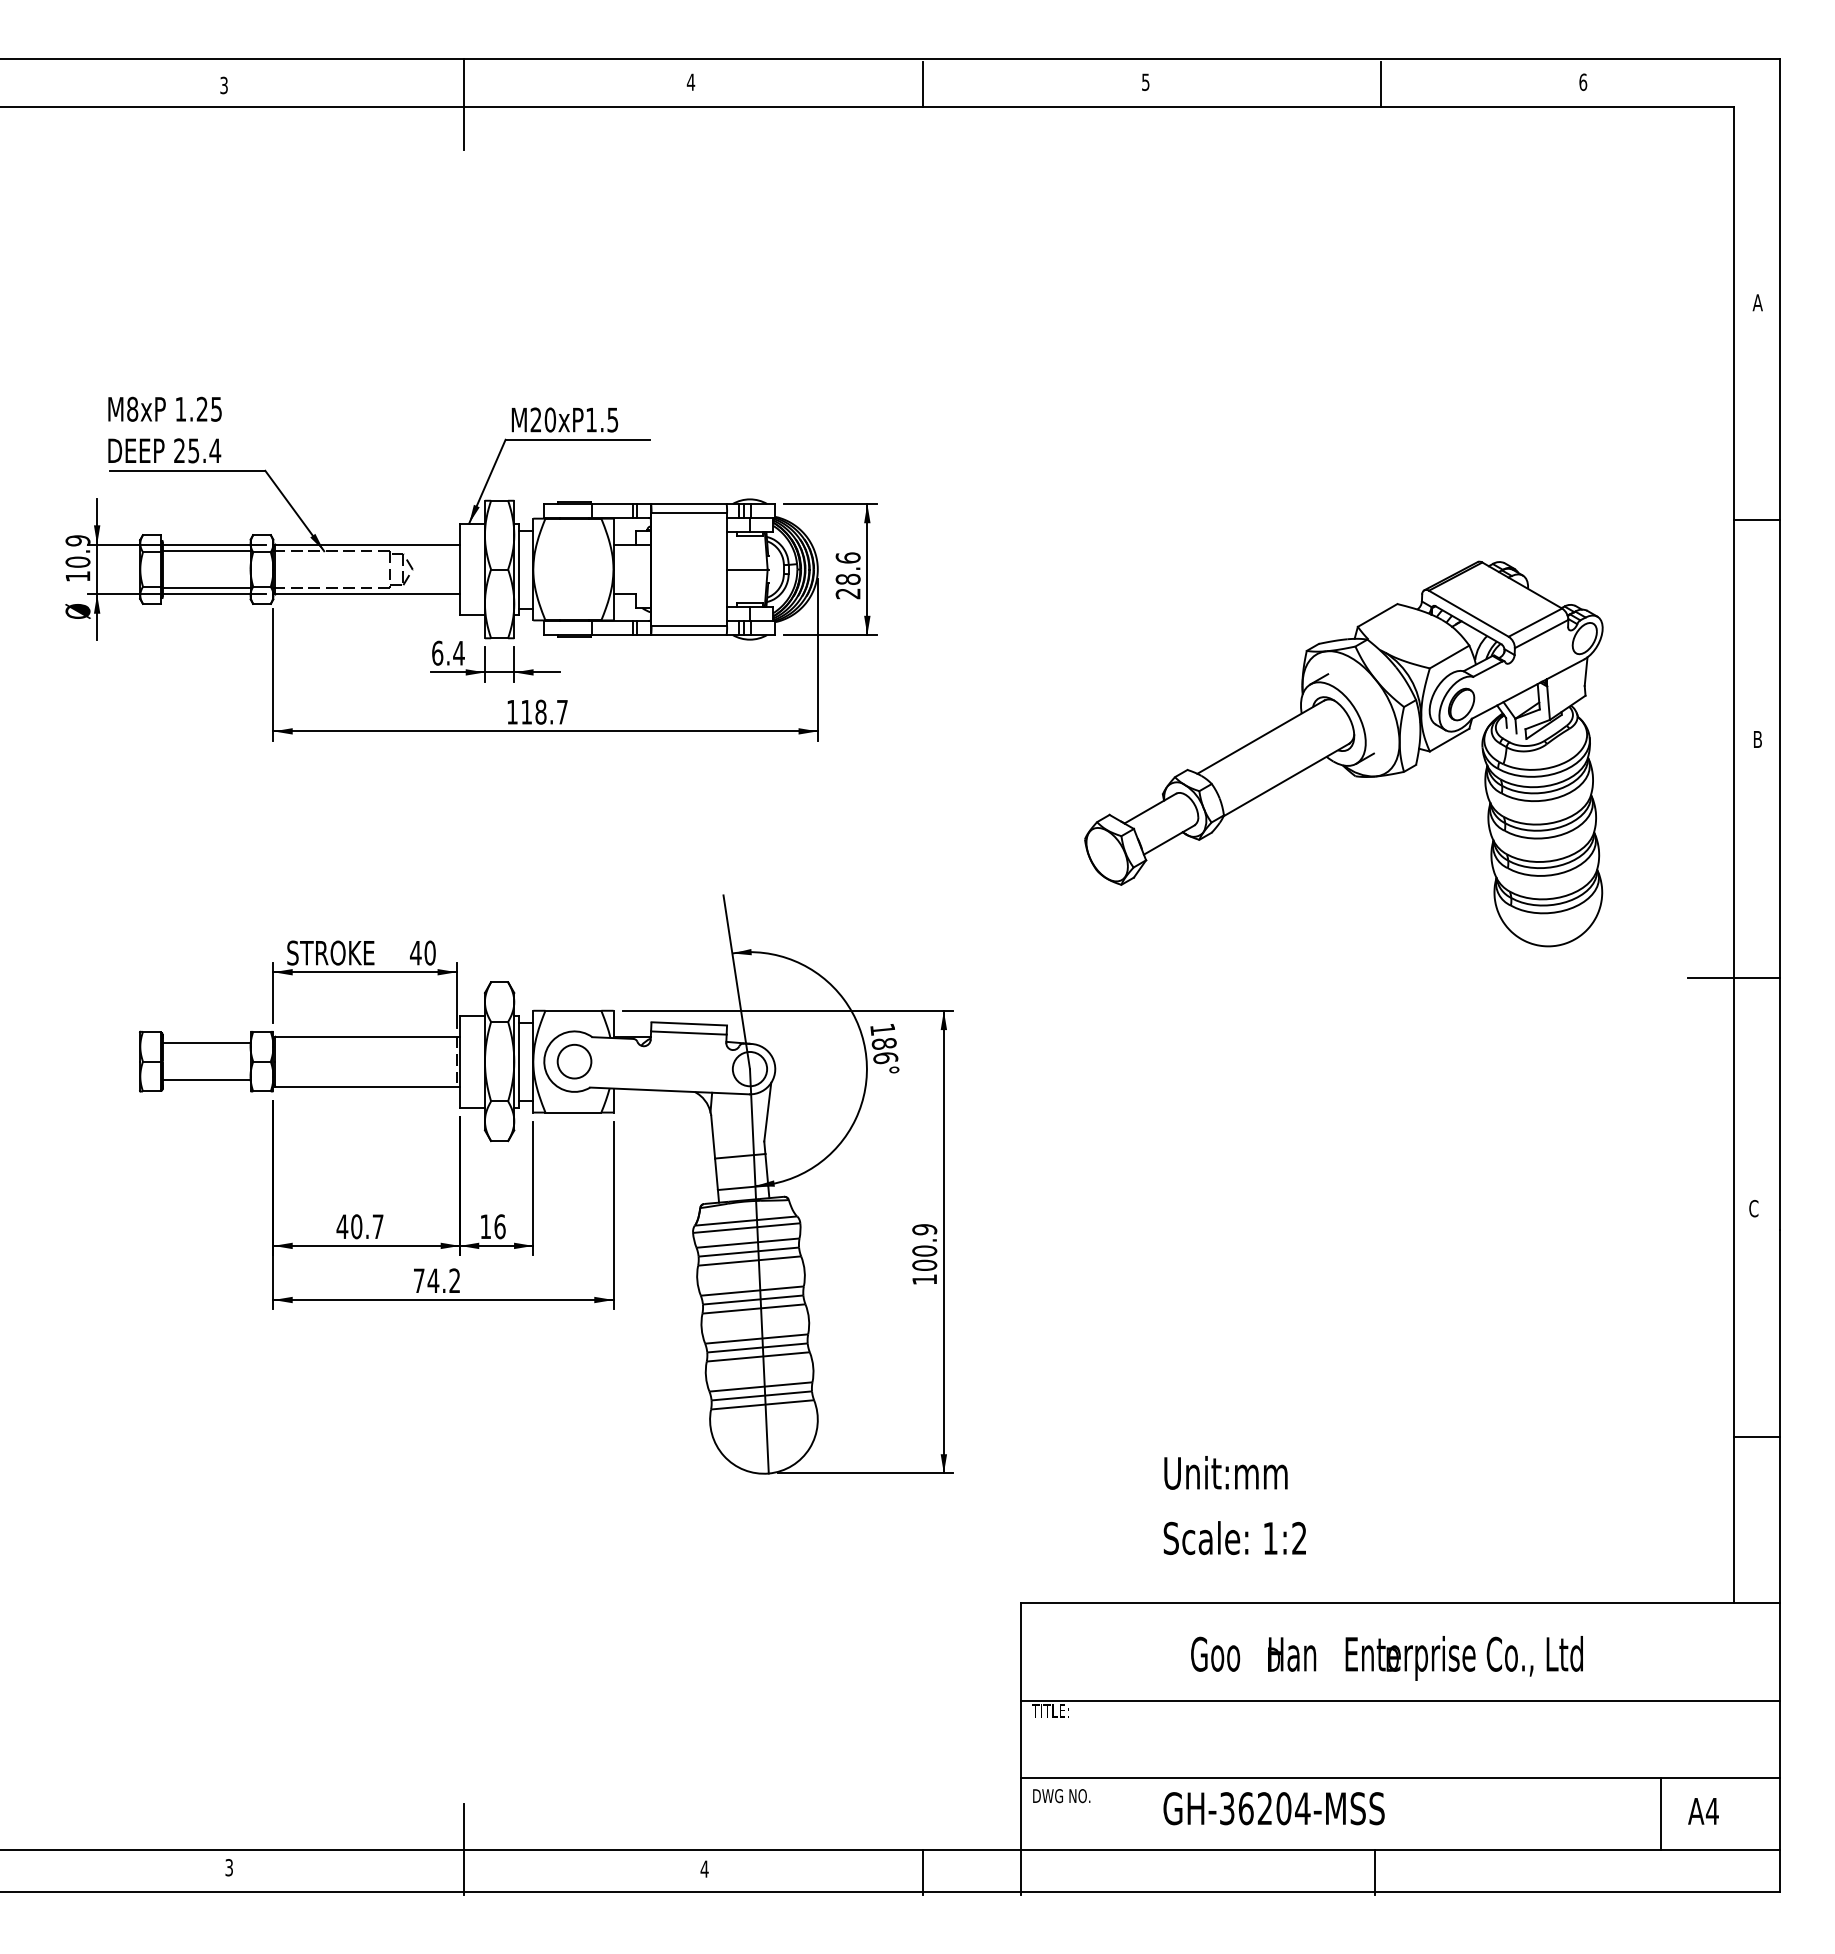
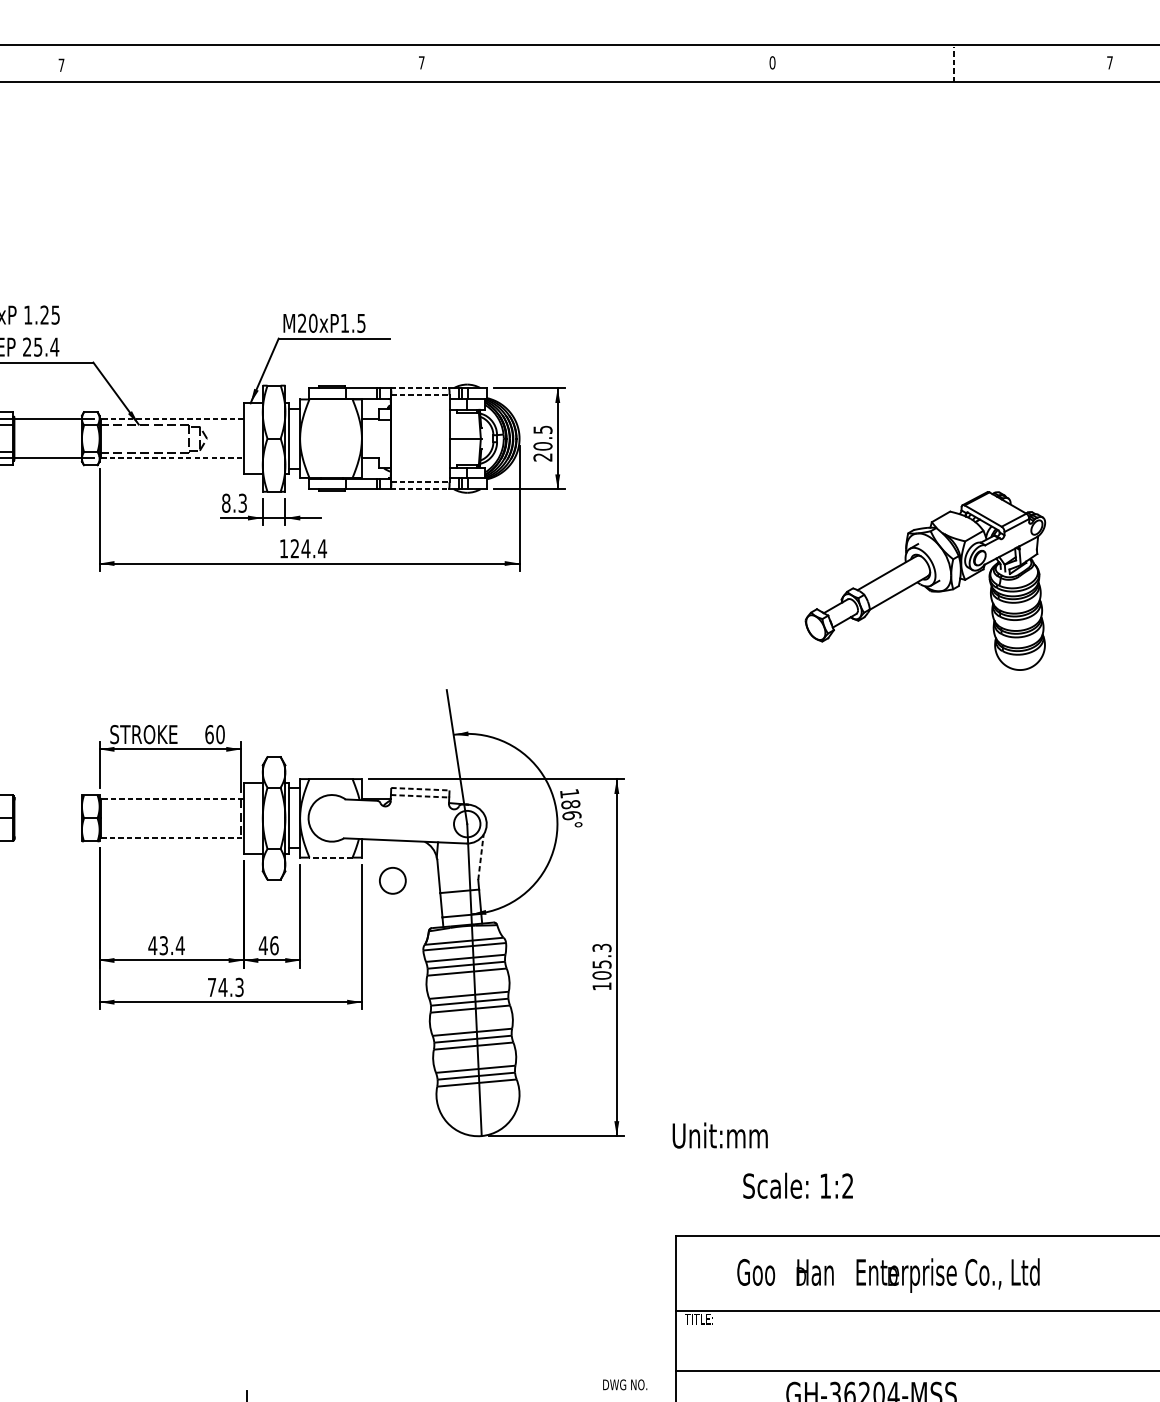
text: (690, 81) -> (421, 62), 4 -> 7
text: (1145, 81) -> (772, 62), 5 -> 0
text: (1583, 81) -> (1110, 62), 6 -> 7
line: (922, 84) -> (600, 64), removed
line: (1381, 84) -> (954, 64), solid -> dashed
text: (223, 85) -> (61, 65), 3 -> 7
line: (464, 104) -> (247, 79), removed
line: (688, 503) -> (419, 387), solid -> dashed
line: (689, 513) -> (420, 395), solid -> dashed
line: (367, 544) -> (172, 419), solid -> dashed
line: (206, 551) -> (47, 424), removed
text: (847, 568) -> (542, 437), 28.6 -> 20.5
line: (206, 587) -> (47, 452), removed
line: (368, 594) -> (172, 457), solid -> dashed
line: (689, 625) -> (420, 481), solid -> dashed
line: (688, 635) -> (419, 489), solid -> dashed
text: (448, 652) -> (234, 502), 6.4 -> 8.3
text: (544, 711) -> (308, 548), 118.7 -> 124.4
part: (1343, 753) -> (925, 580), size x0.6
text: (415, 952) -> (209, 734), 40 -> 60
line: (689, 1023) -> (420, 788), solid -> dashed
line: (688, 1033) -> (419, 796), solid -> dashed
line: (367, 1036) -> (172, 798), solid -> dashed
line: (206, 1043) -> (47, 804), removed
circle: (574, 1061) -> (392, 880), moved
line: (206, 1080) -> (47, 832), removed
line: (368, 1086) -> (172, 837), solid -> dashed
line: (573, 1112) -> (331, 857), solid -> dashed
line: (767, 1112) -> (480, 857), solid -> dashed
text: (367, 1226) -> (172, 945), 40.7 -> 43.4
text: (485, 1226) -> (263, 945), 16 -> 46
text: (924, 1240) -> (601, 956), 100.9 -> 105.3
text: (454, 1280) -> (239, 987), 74.2 -> 74.3
text: (1225, 1472) -> (719, 1135), moved
text: (1234, 1537) -> (797, 1185), moved
text: (1386, 1658) -> (888, 1275), moved
text: (1061, 1796) -> (624, 1385), moved

